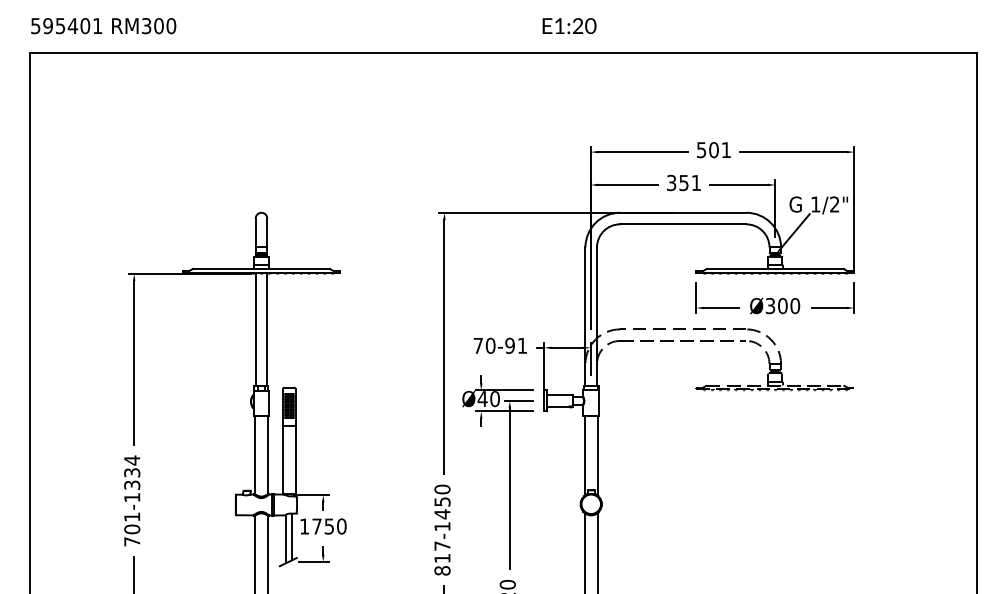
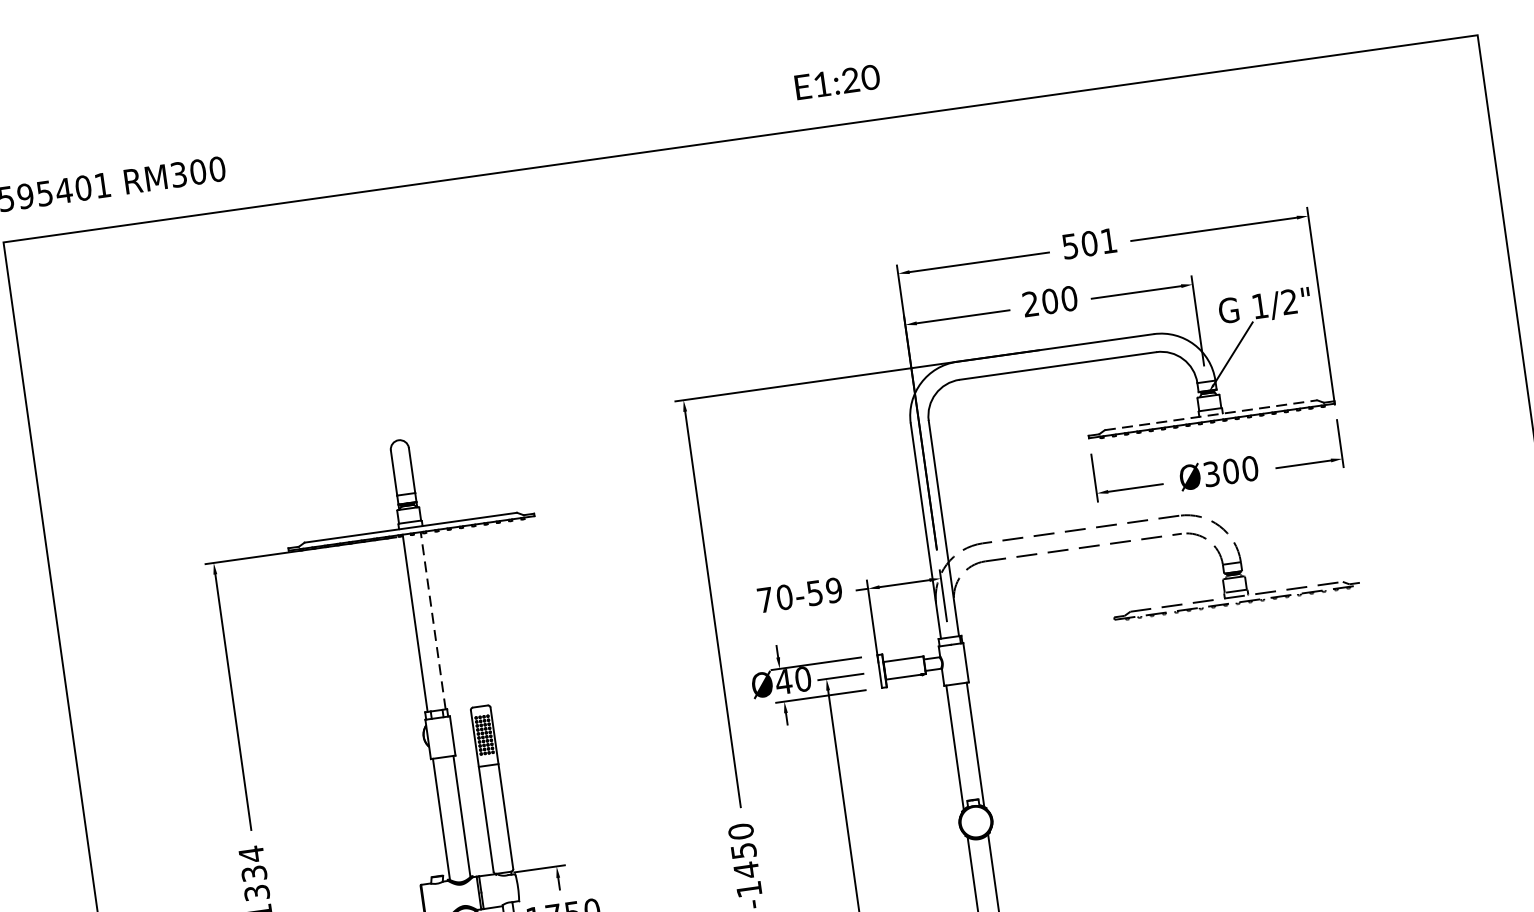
text: (684, 182) -> (1050, 300), 351 -> 200
line: (775, 268) -> (1211, 414), solid -> dashed
line: (267, 329) -> (433, 620), solid -> dashed
text: (516, 345) -> (824, 591), 70-91 -> 70-59

